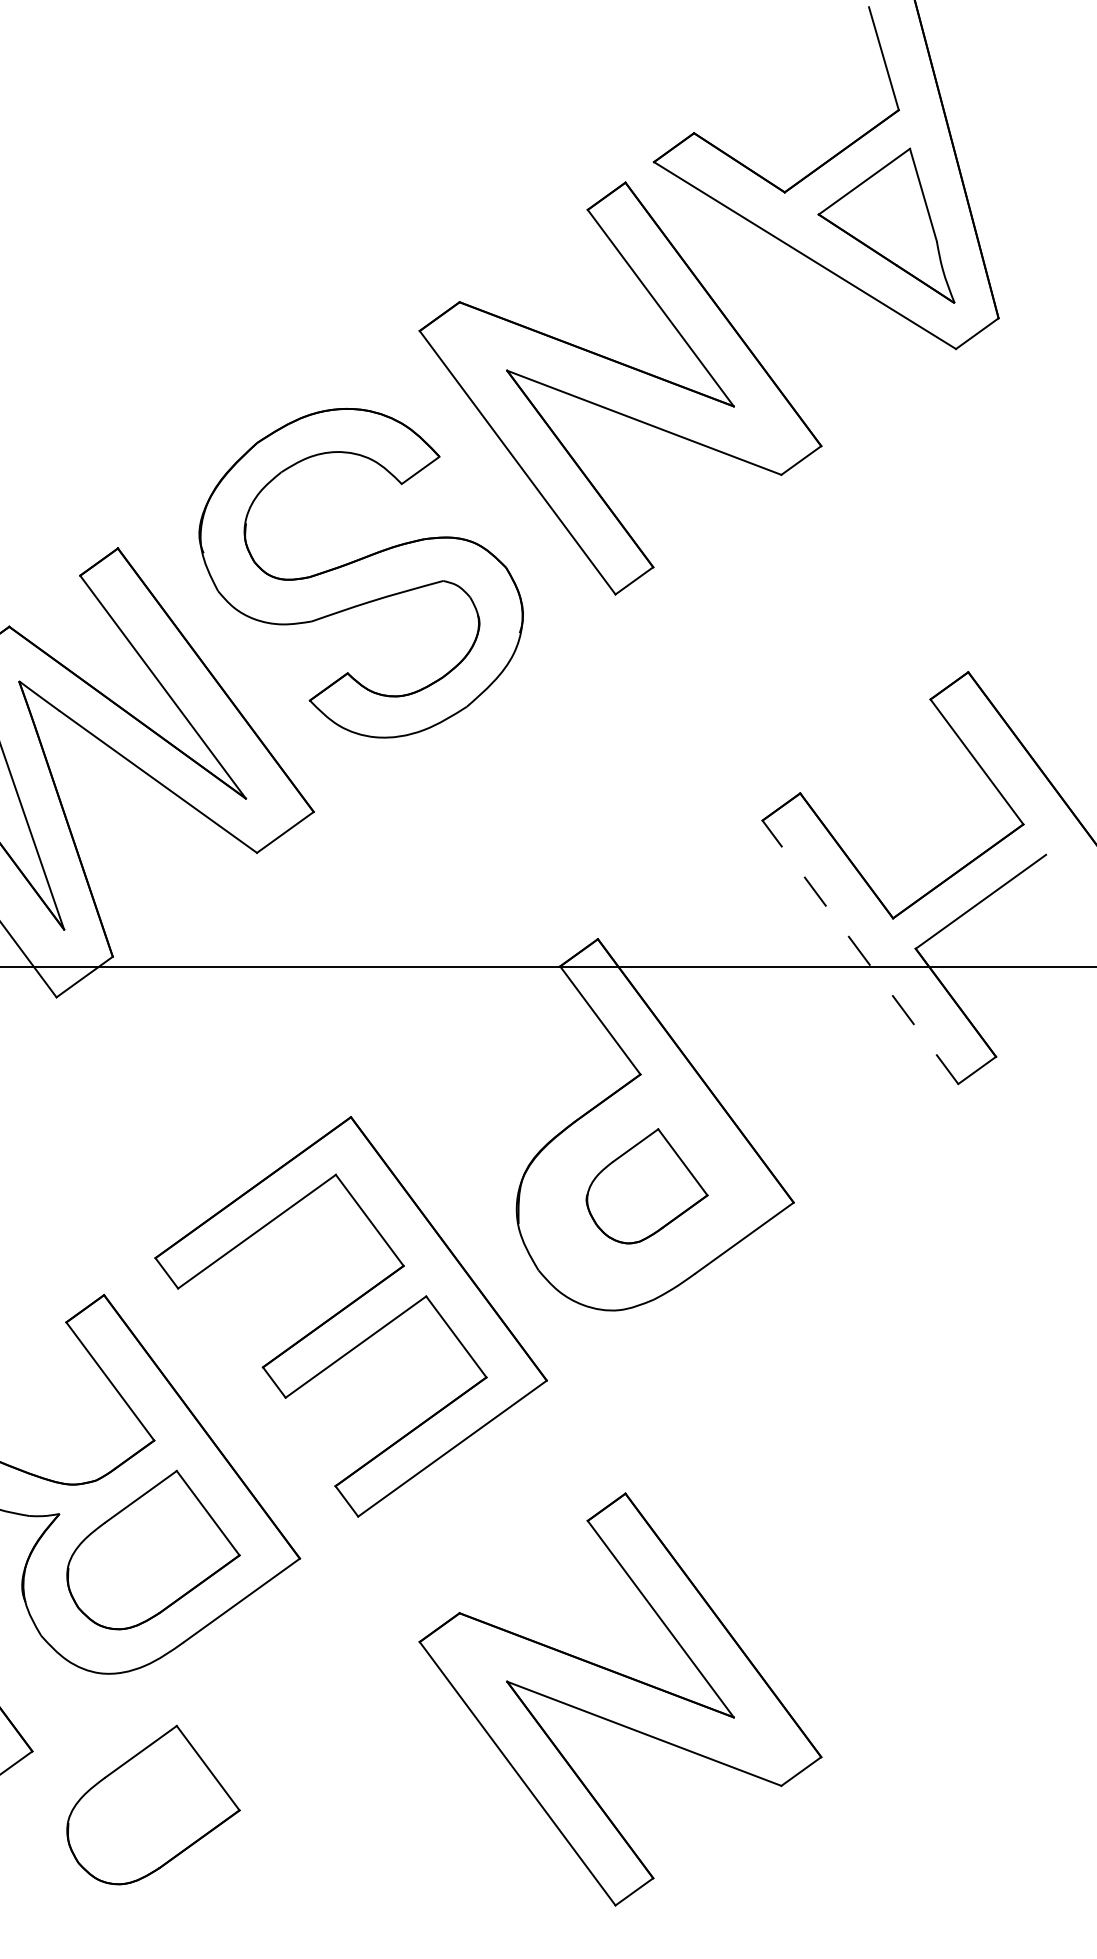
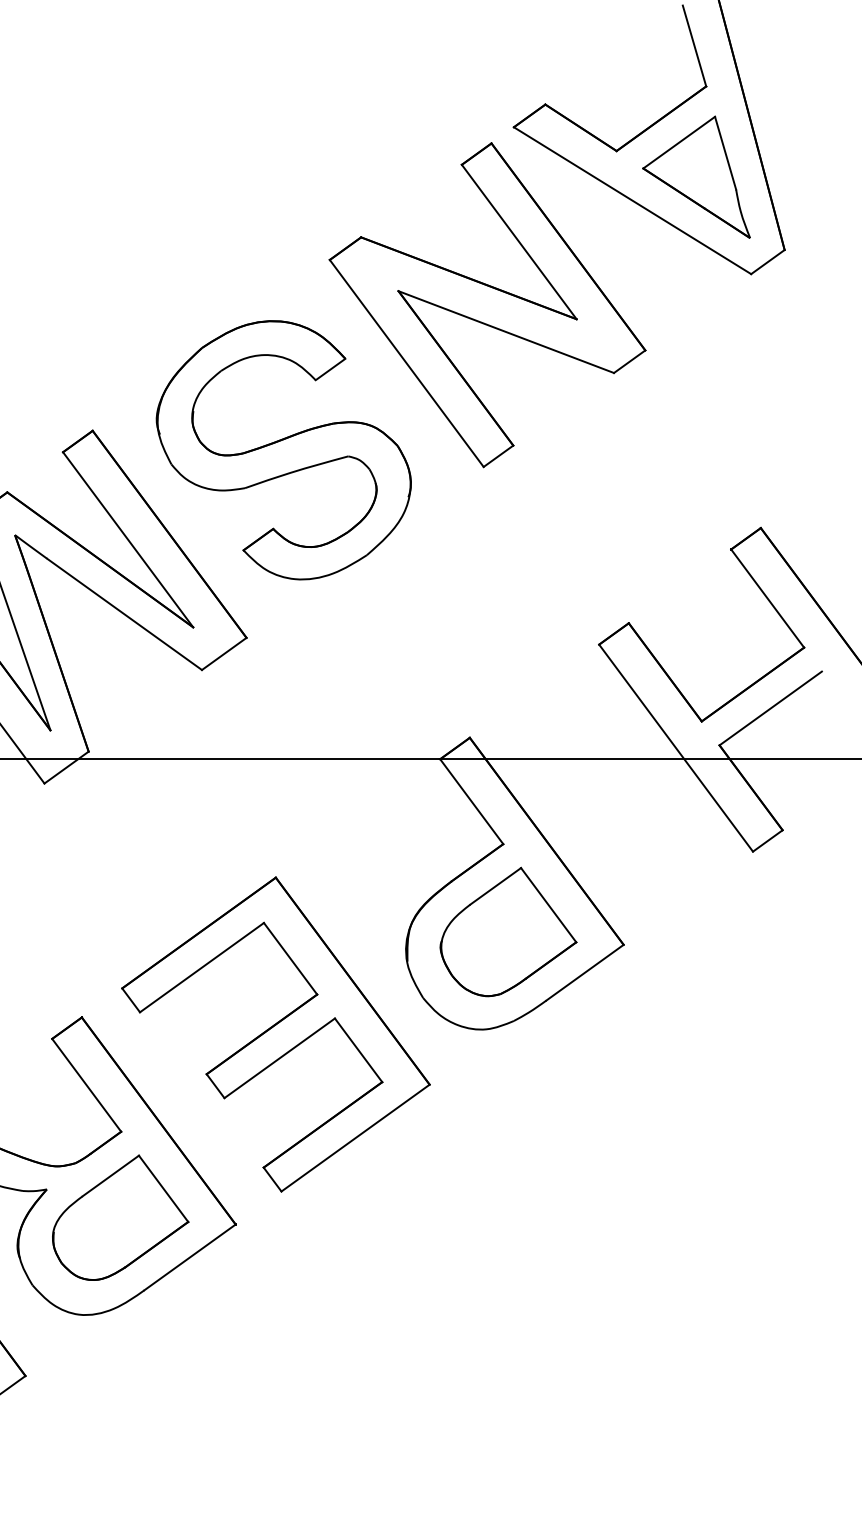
line: (860, 951) -> (676, 747), dashed -> solid
part: (646, 1185) -> (507, 931), size x1.43
part: (620, 1699) -> (487, 1335), removed
part: (153, 1804) -> (120, 1417), removed

